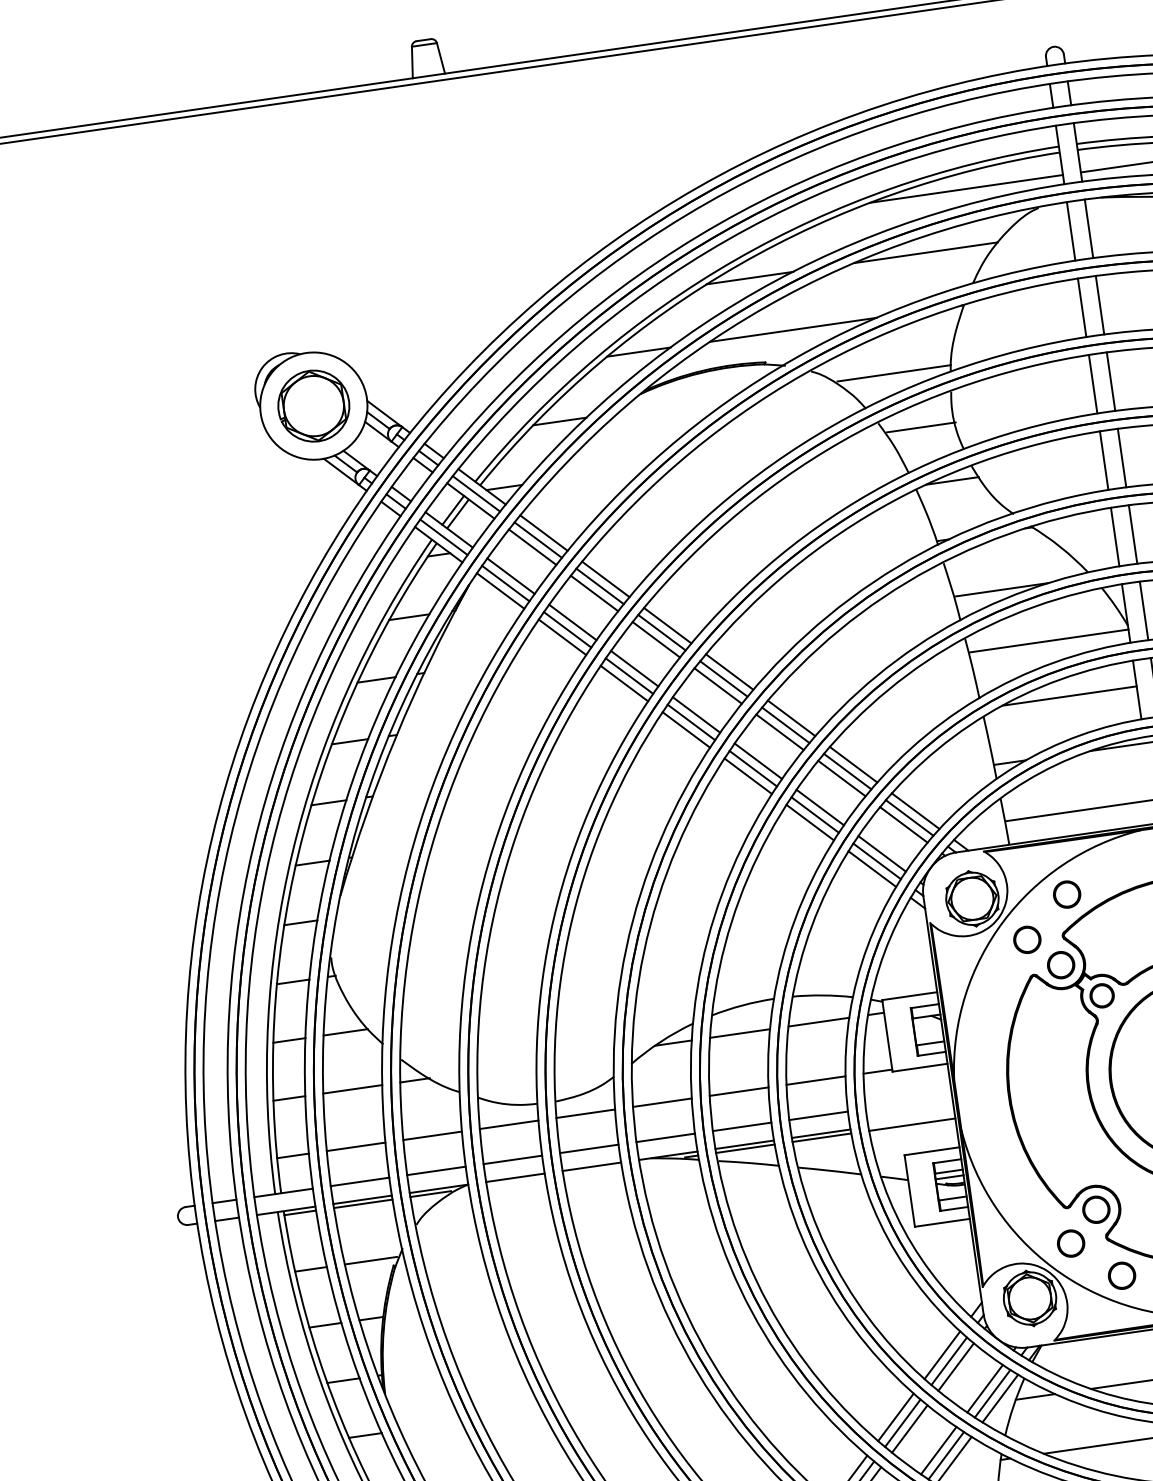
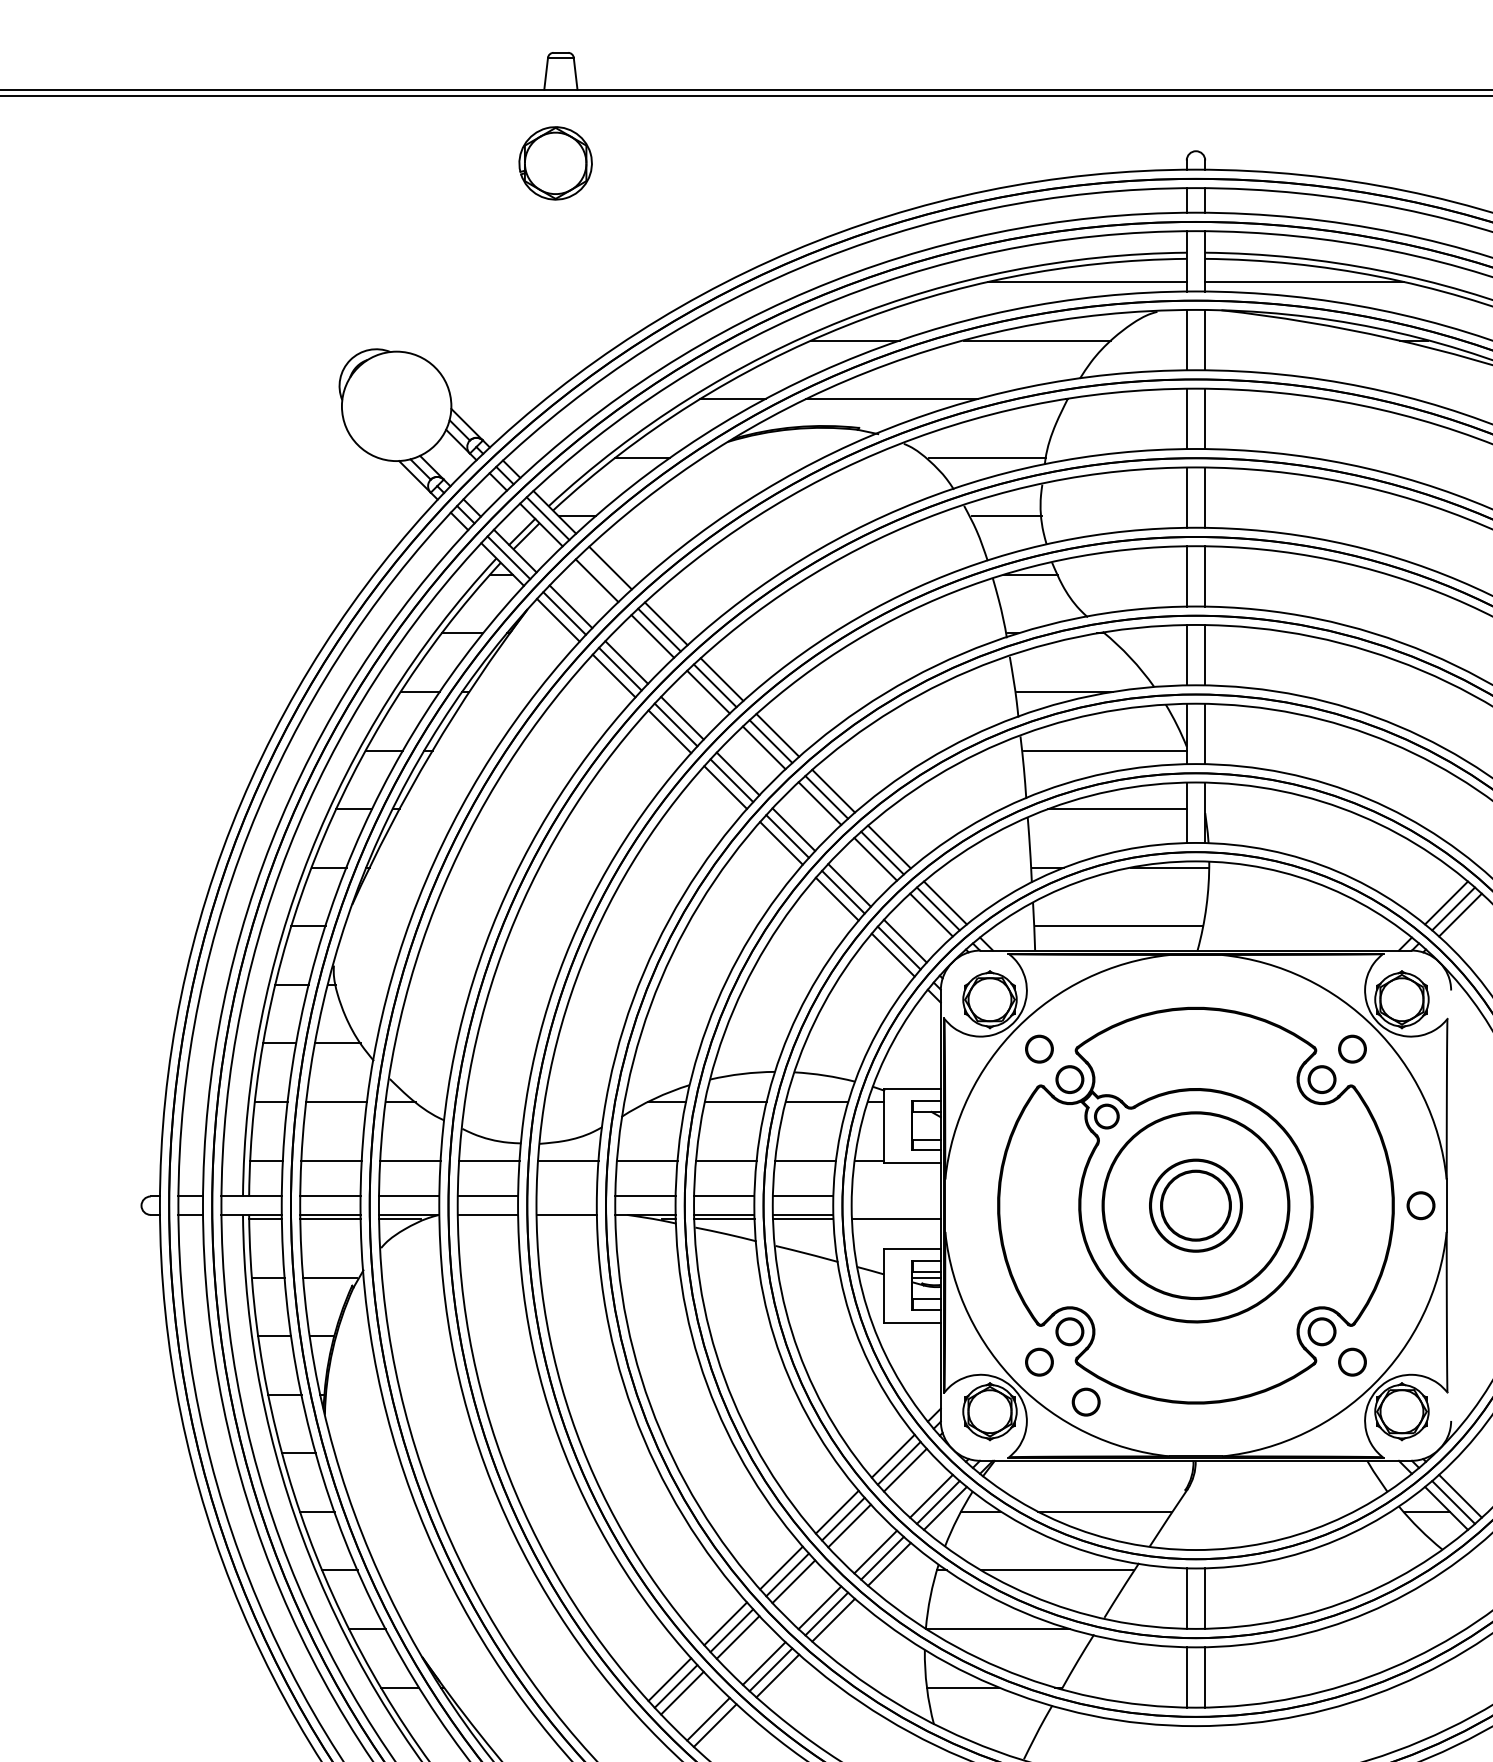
part: (313, 406) -> (555, 163), moved
line: (538, 540) -> (603, 574), removed
part: (1066, 893) -> (1085, 1008), removed
line: (589, 1148) -> (566, 1196), removed

